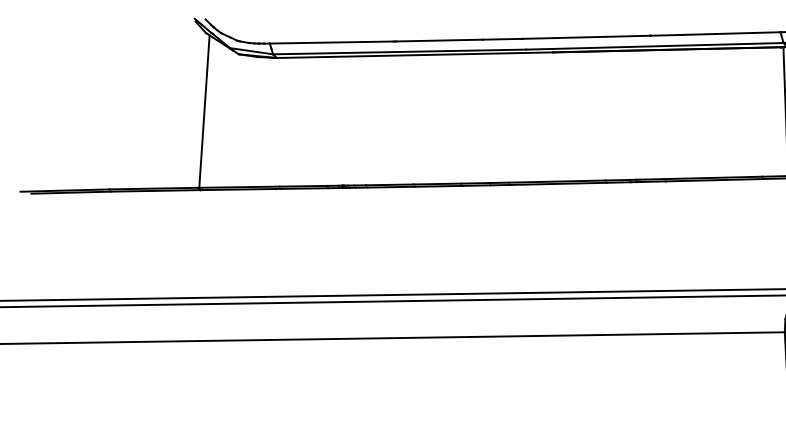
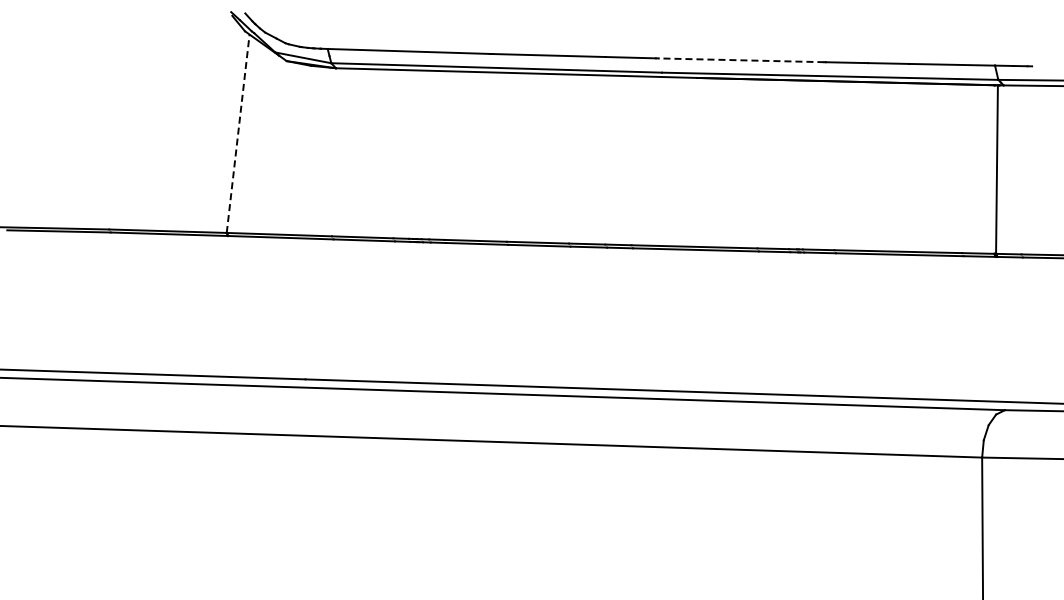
line: (586, 37) -> (741, 60), solid -> dashed
line: (204, 111) -> (238, 133), solid -> dashed

